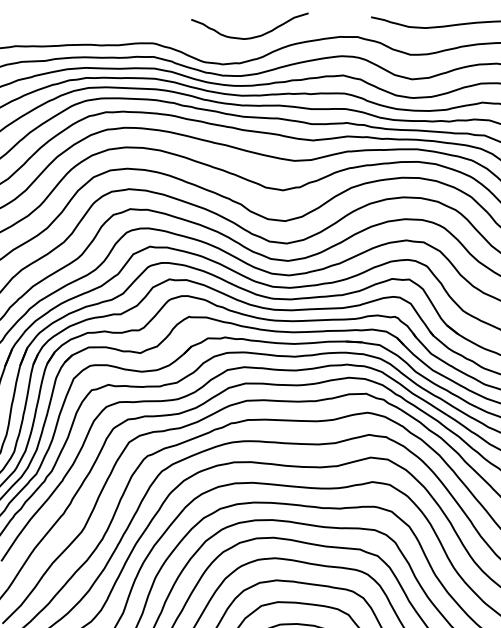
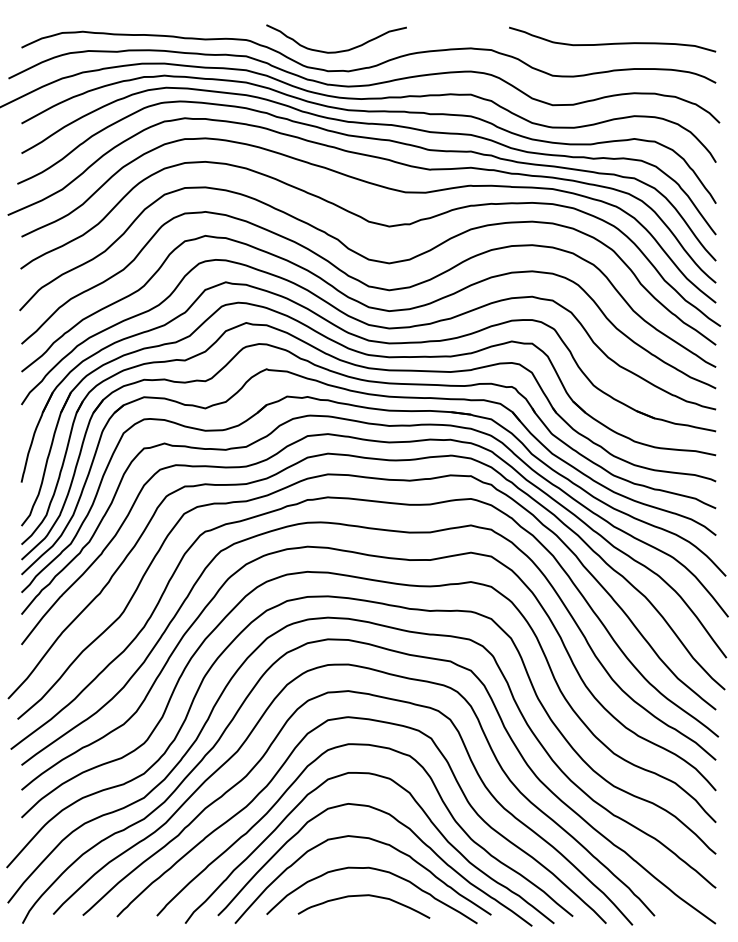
curve: (253, 36) -> (339, 50), moved

